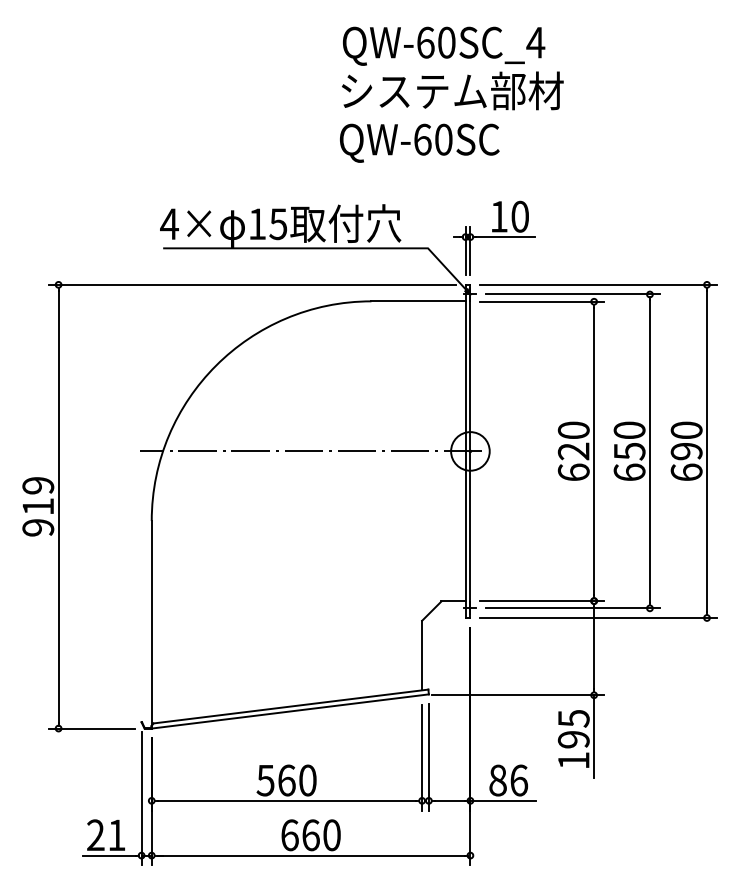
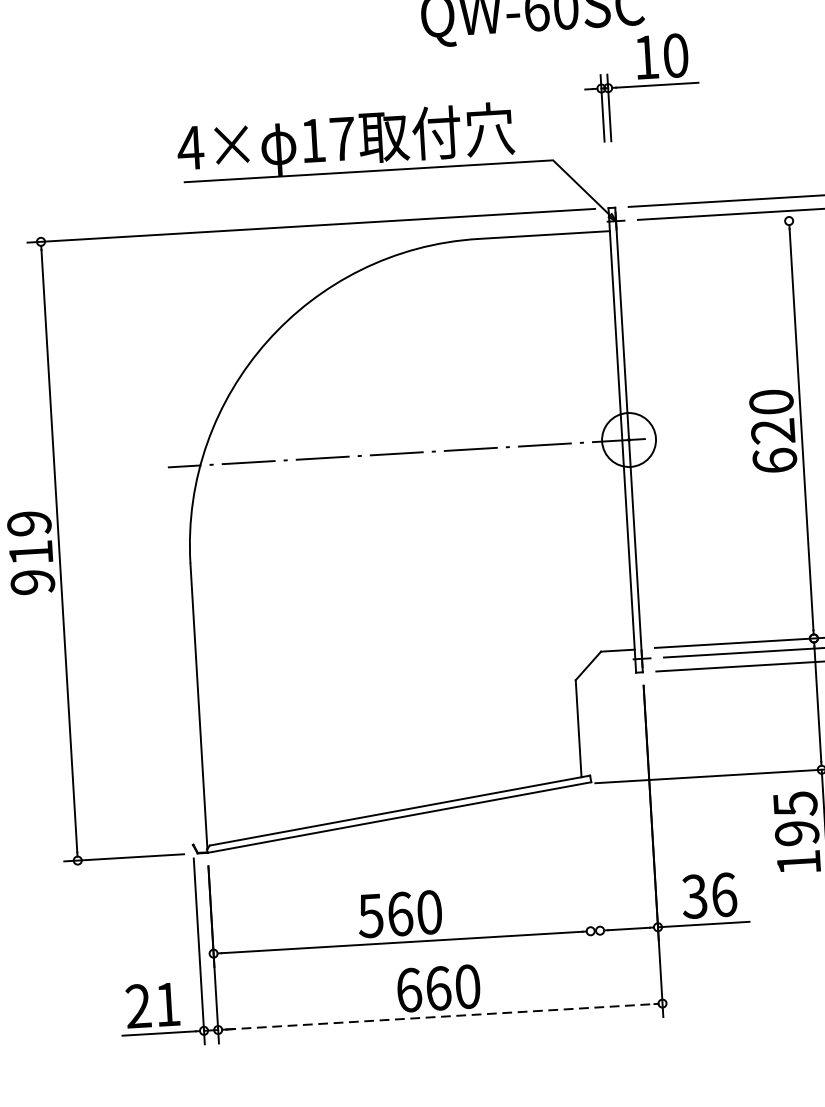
text: (278, 224) -> (342, 139), 15 -> 17
part: (494, 237) -> (641, 86), moved
line: (541, 301) -> (715, 225), removed
line: (422, 757) -> (587, 870), removed
line: (428, 757) -> (595, 870), removed
text: (497, 780) -> (694, 896), 86 -> 36
line: (311, 855) -> (440, 1016), solid -> dashed

